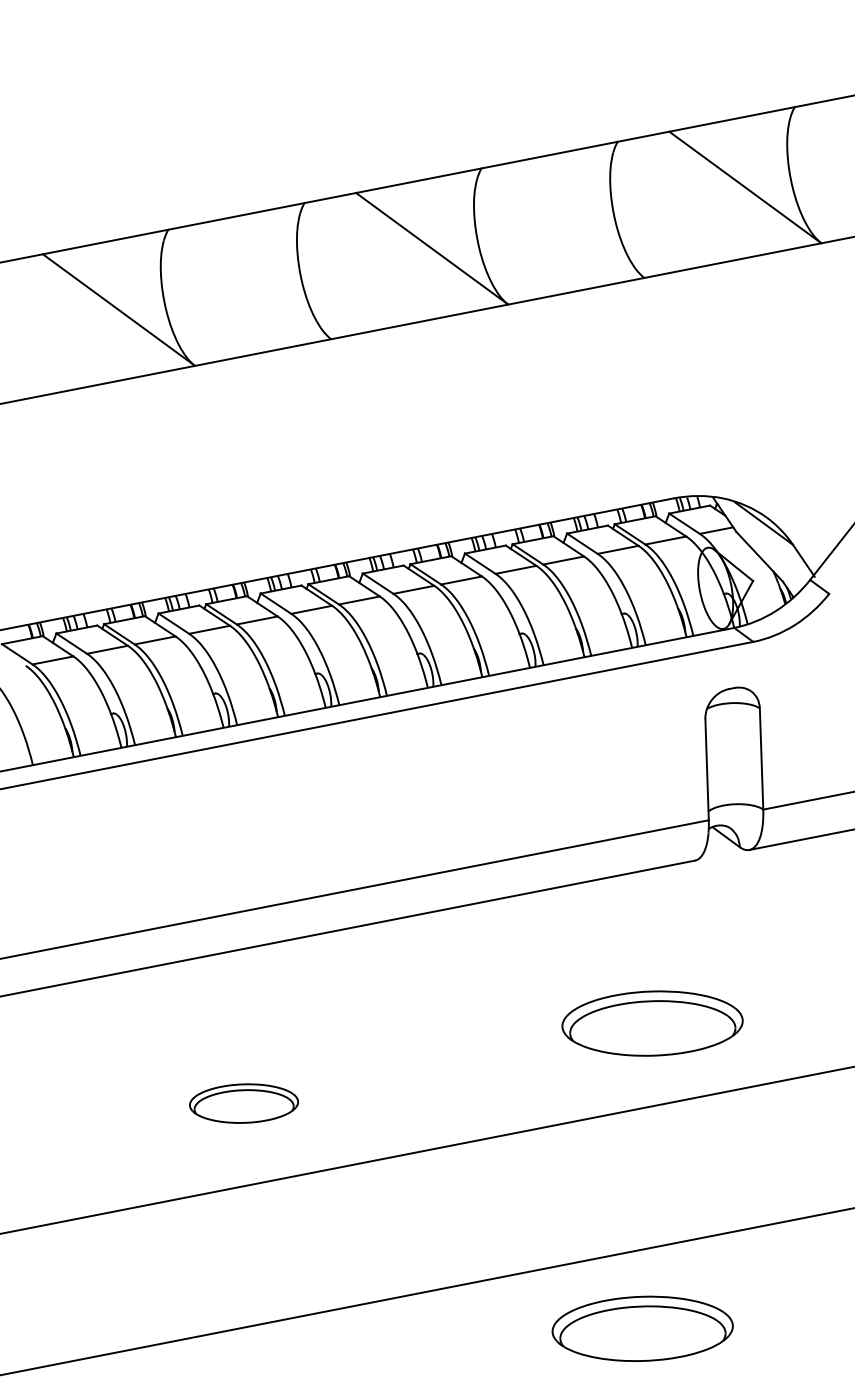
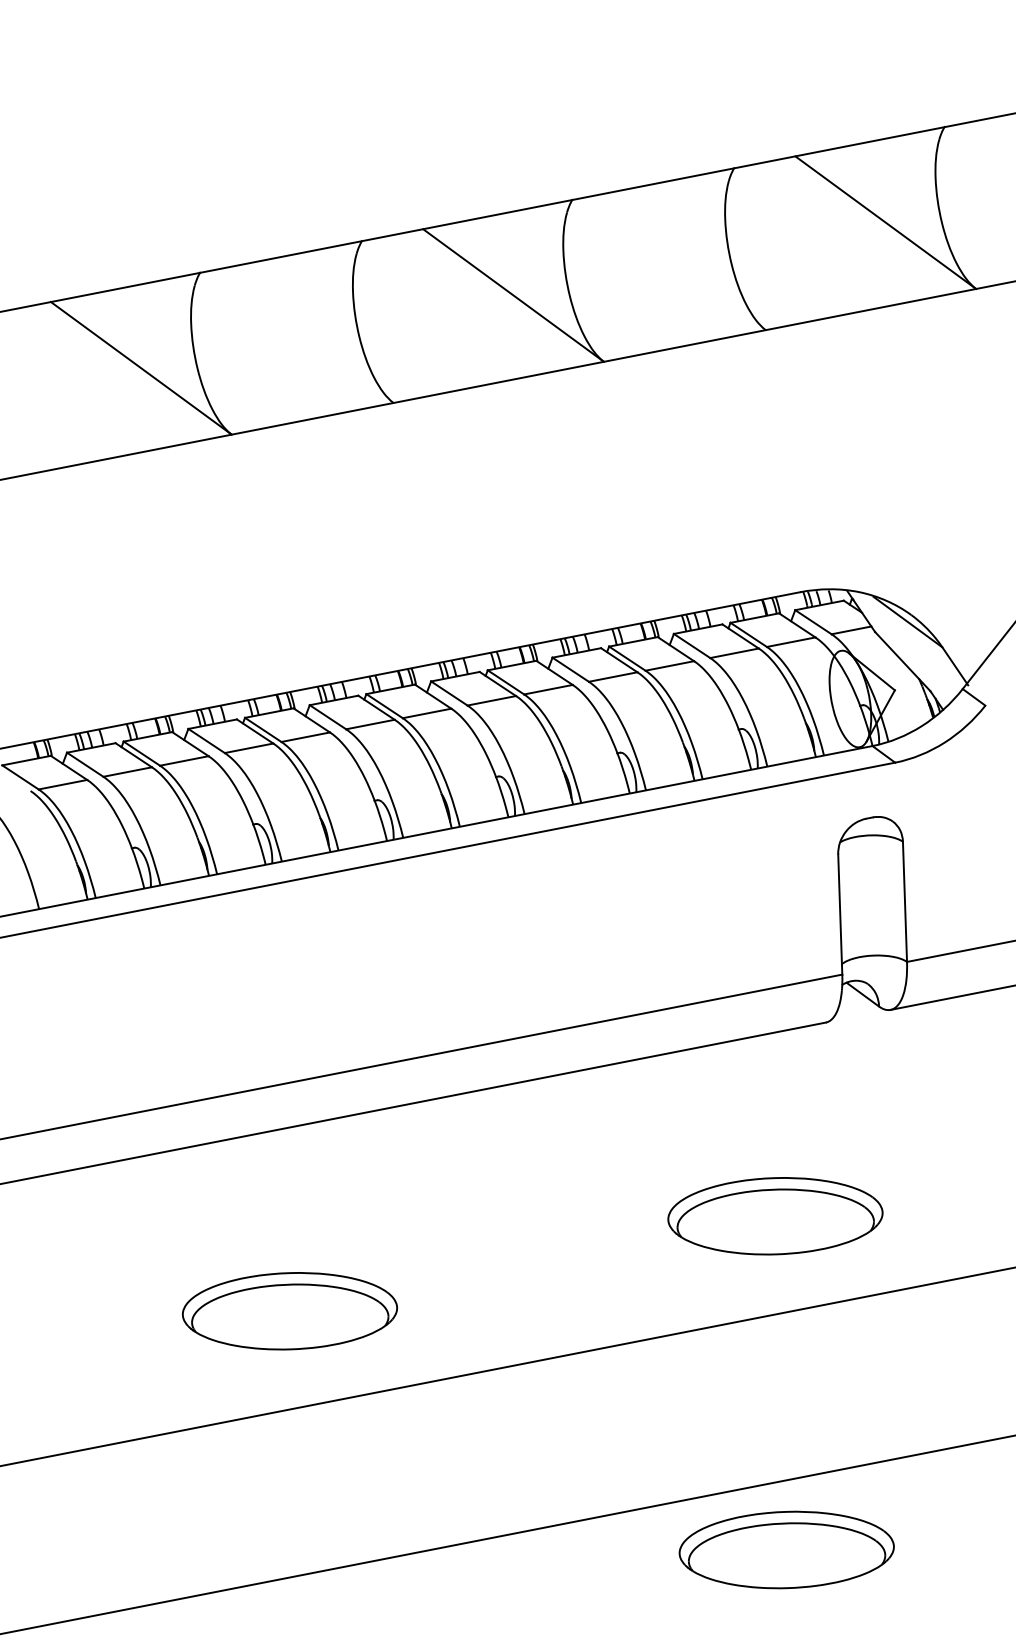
part: (243, 1103) -> (289, 1311), size x1.67
part: (642, 1328) -> (786, 1549), moved

